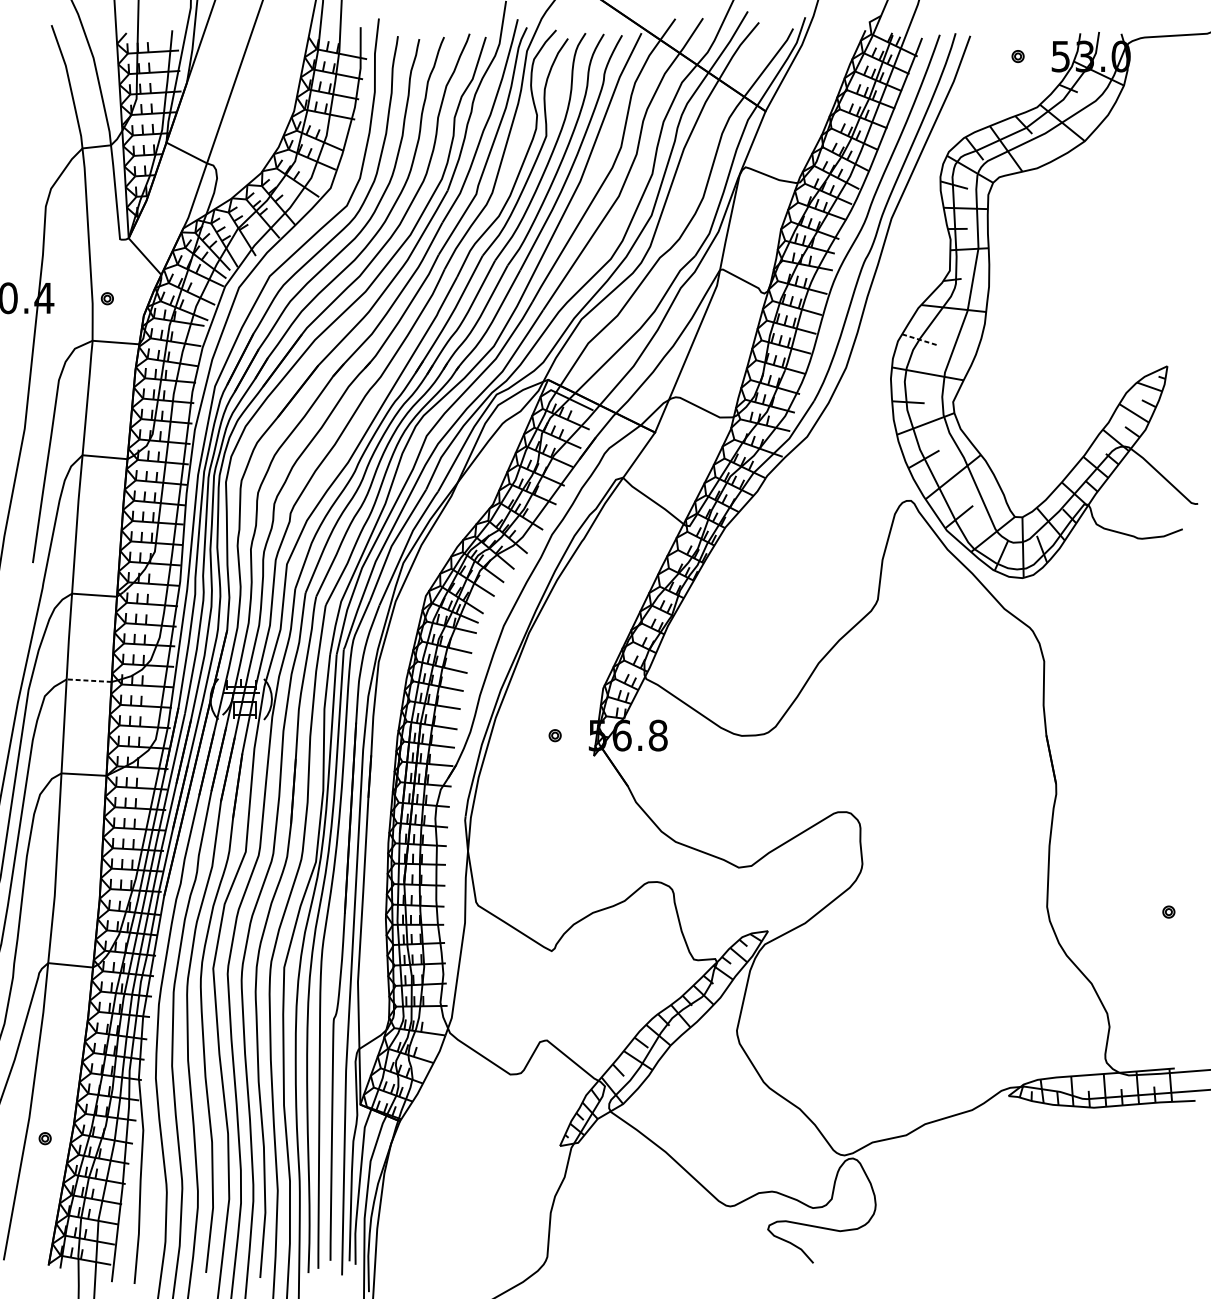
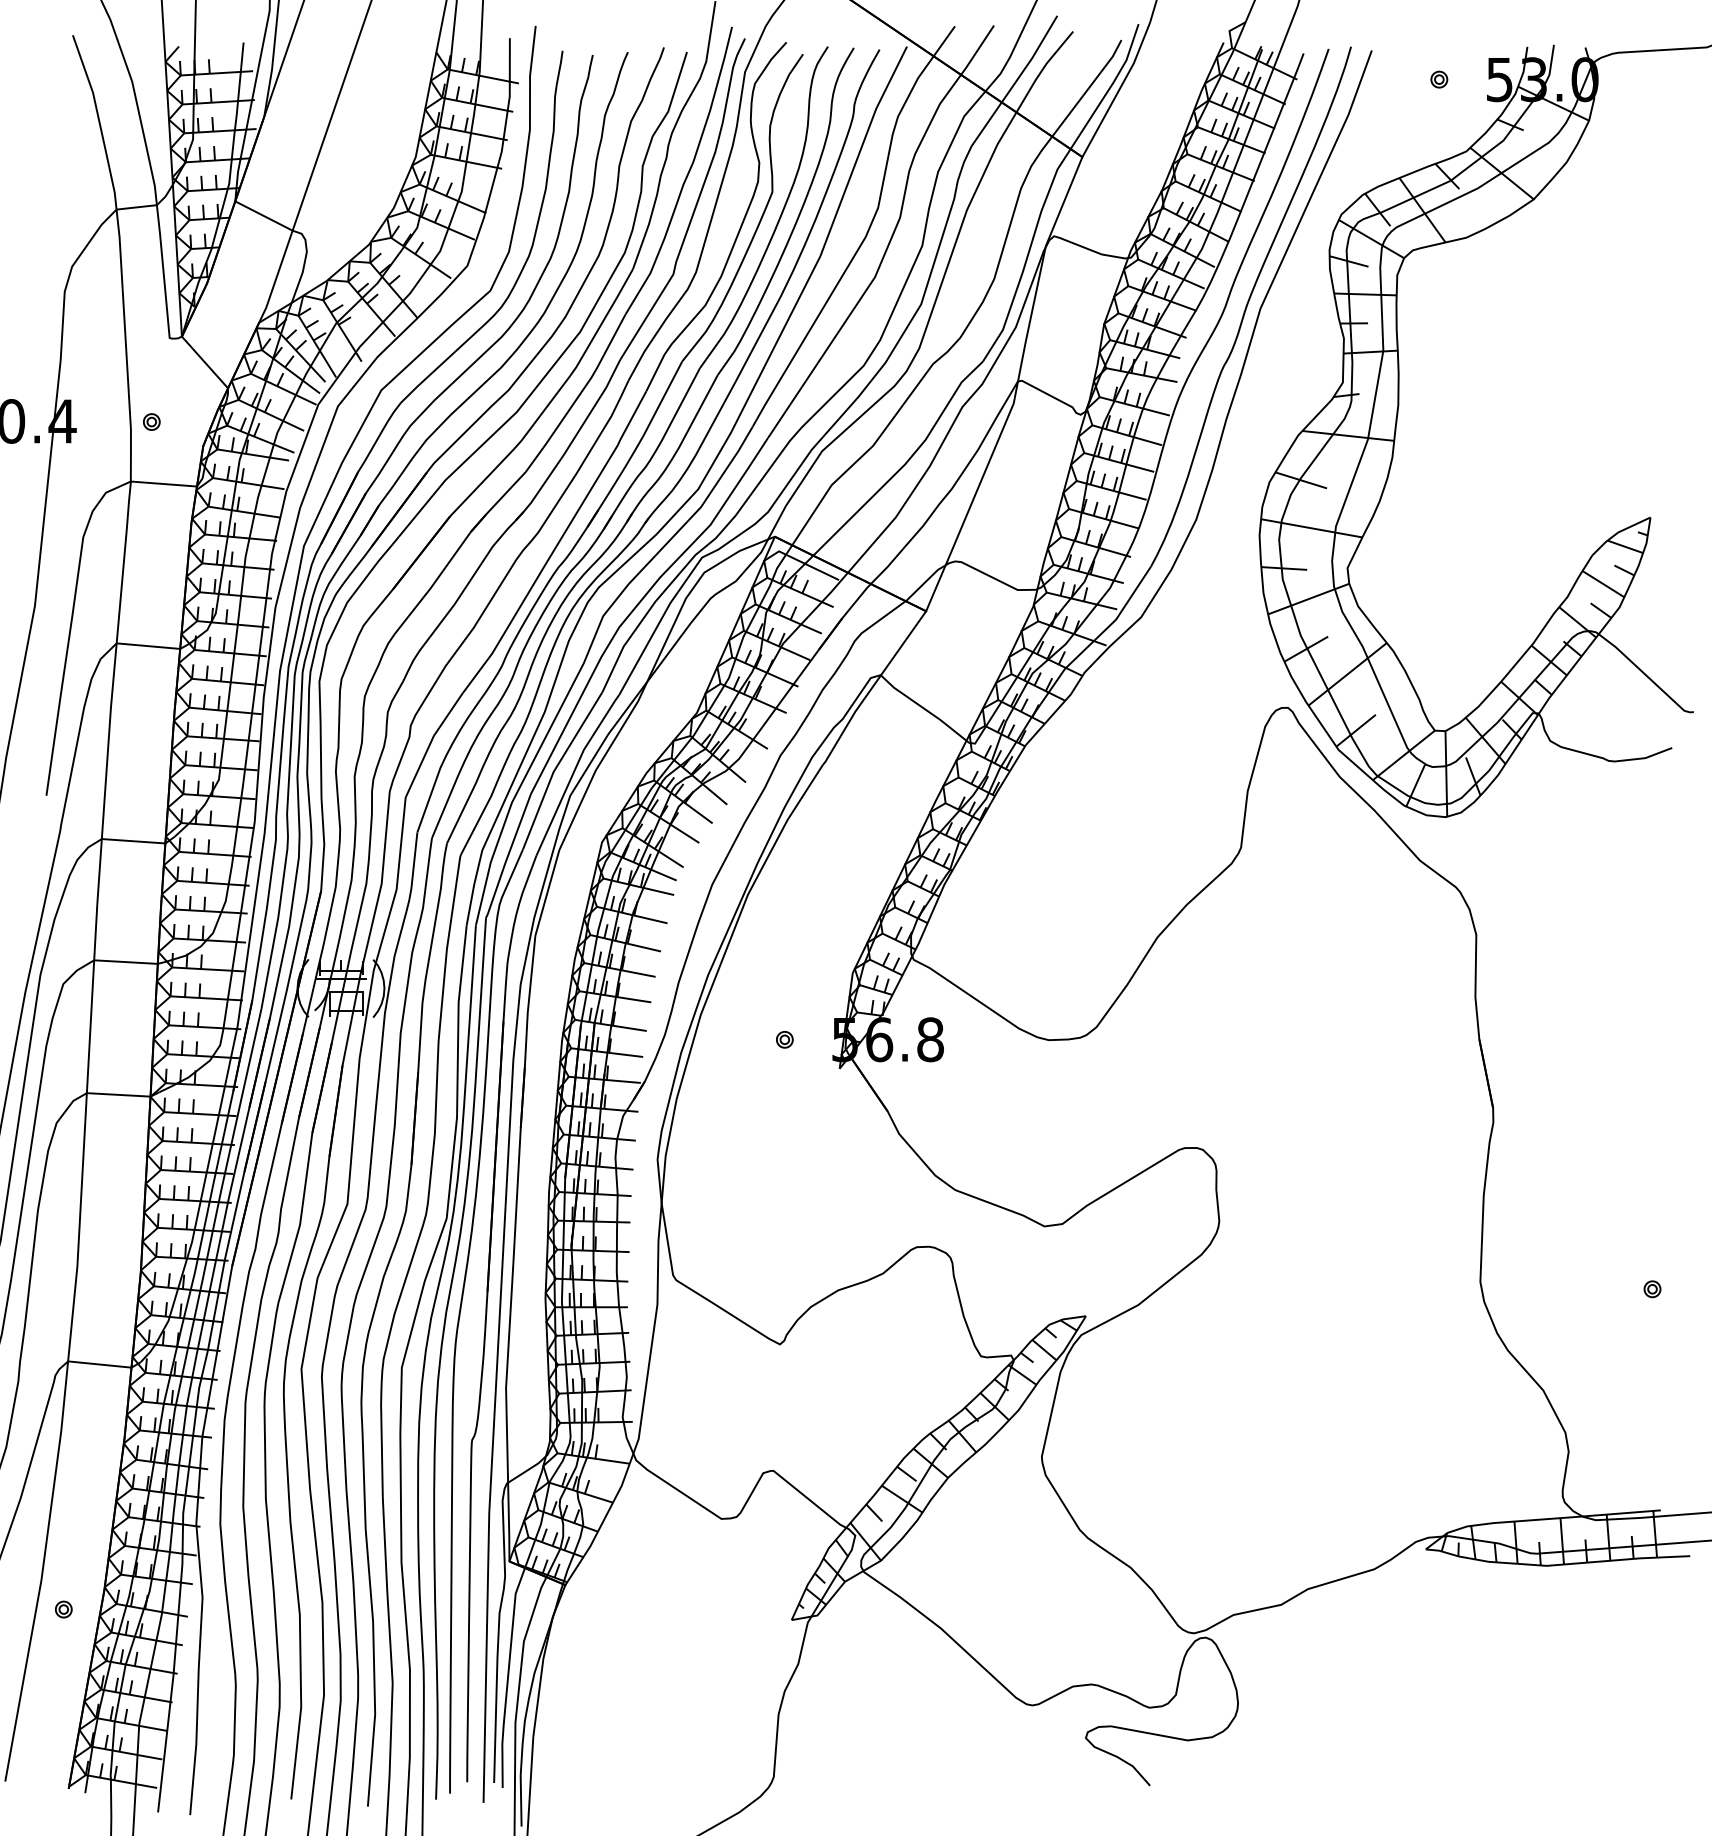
line: (920, 340) -> (1301, 480), dashed -> solid
line: (89, 680) -> (126, 962), dashed -> solid

